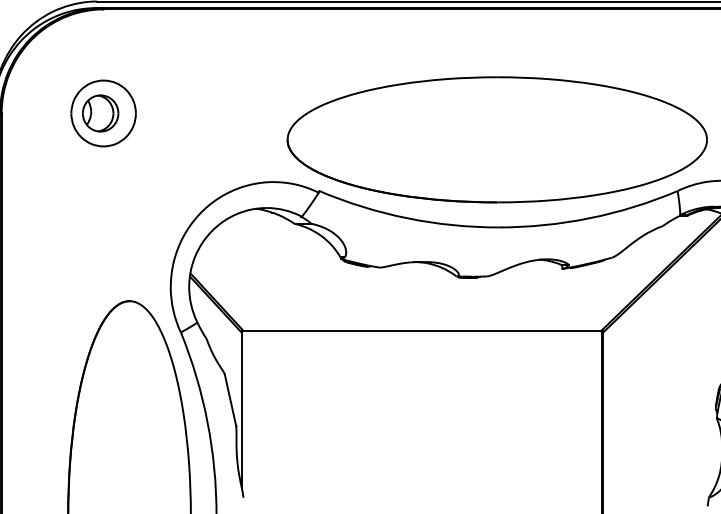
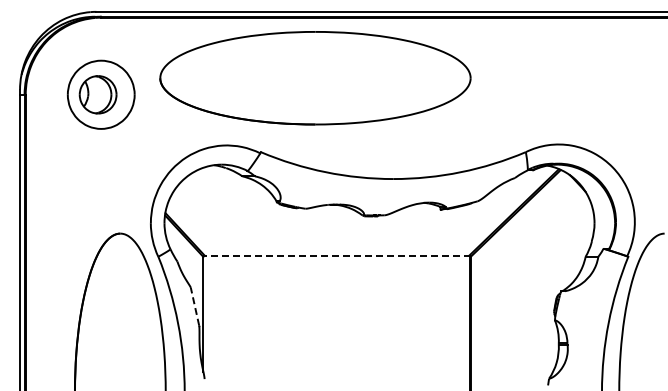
part: (102, 113) -> (100, 94), size x1.4
part: (497, 140) -> (315, 78), moved
line: (423, 330) -> (337, 255), solid -> dashed
line: (229, 399) -> (194, 306), solid -> dashed

